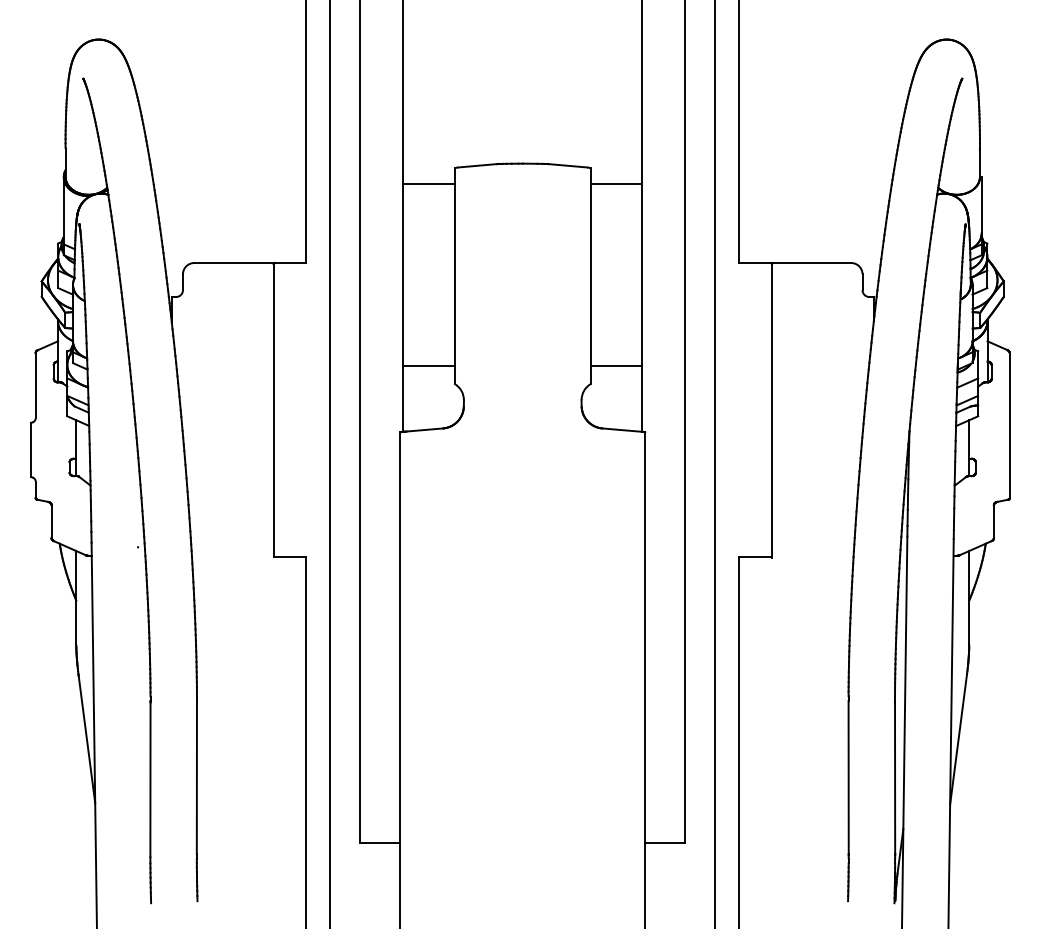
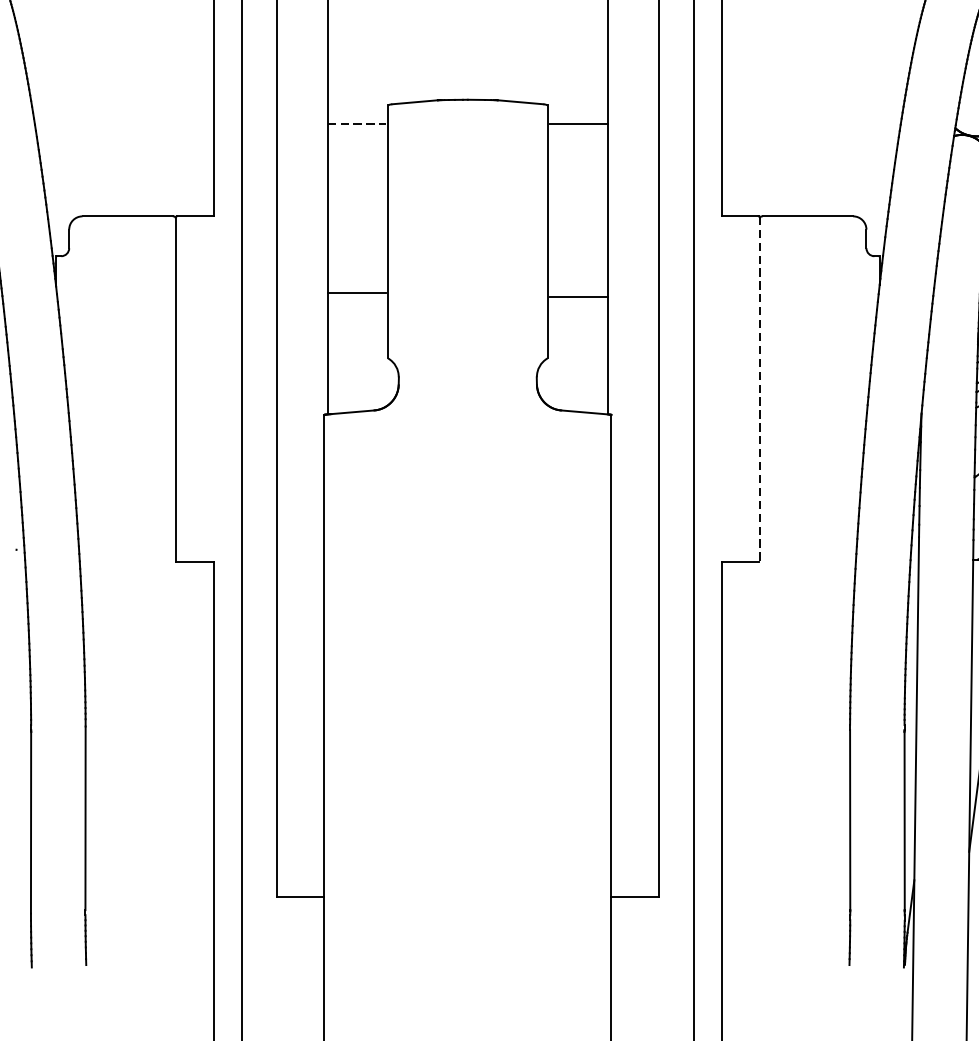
line: (428, 184) -> (357, 124), solid -> dashed
line: (428, 365) -> (357, 293), moved
line: (617, 365) -> (578, 296), moved
line: (771, 411) -> (759, 390), solid -> dashed

